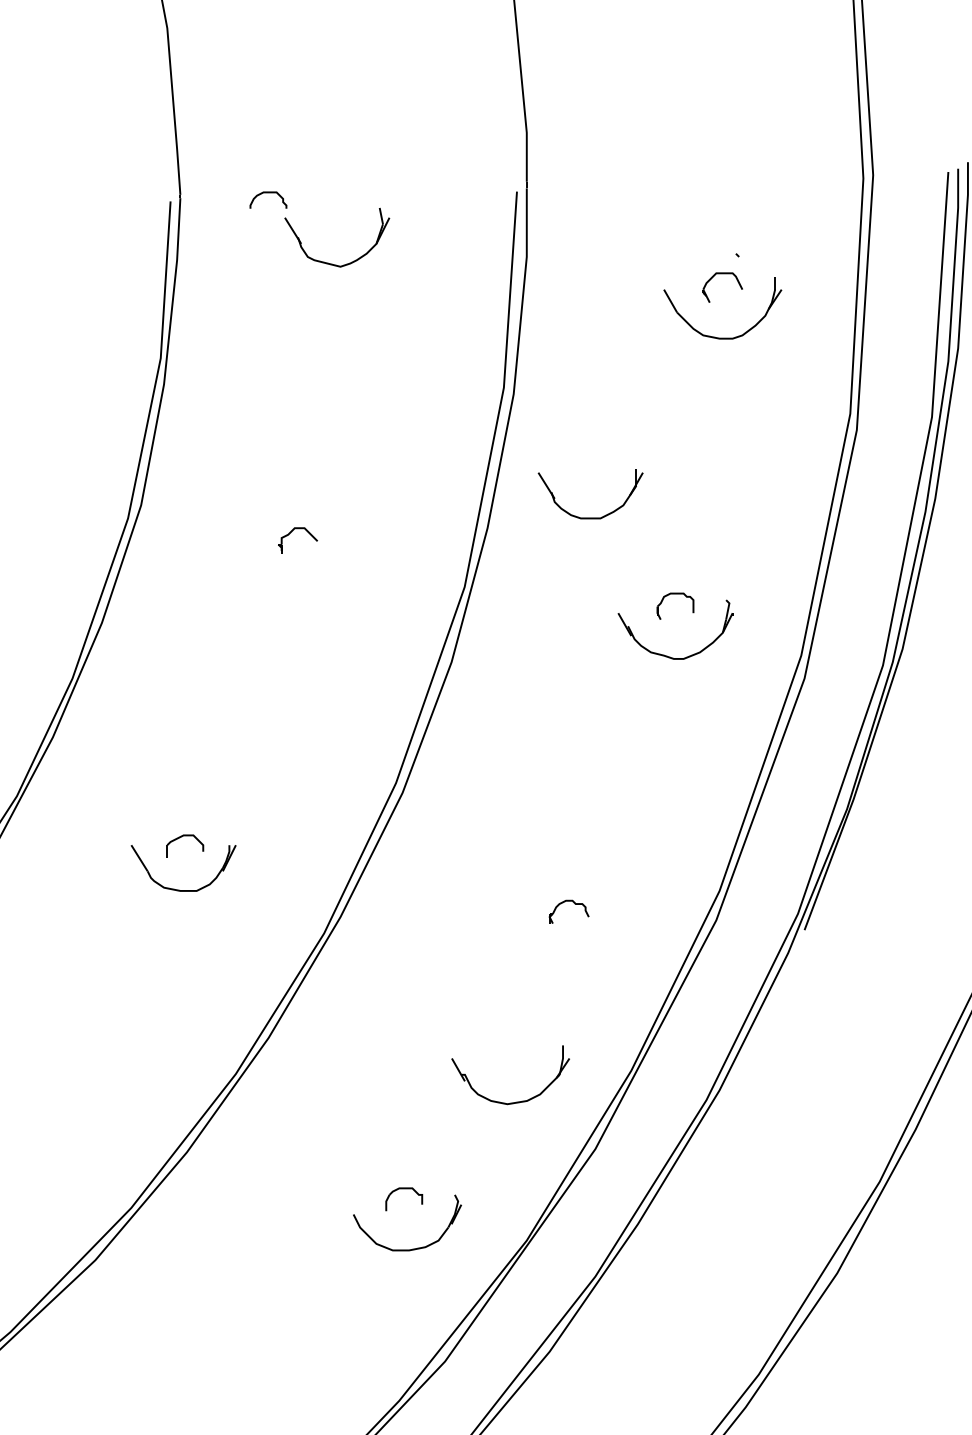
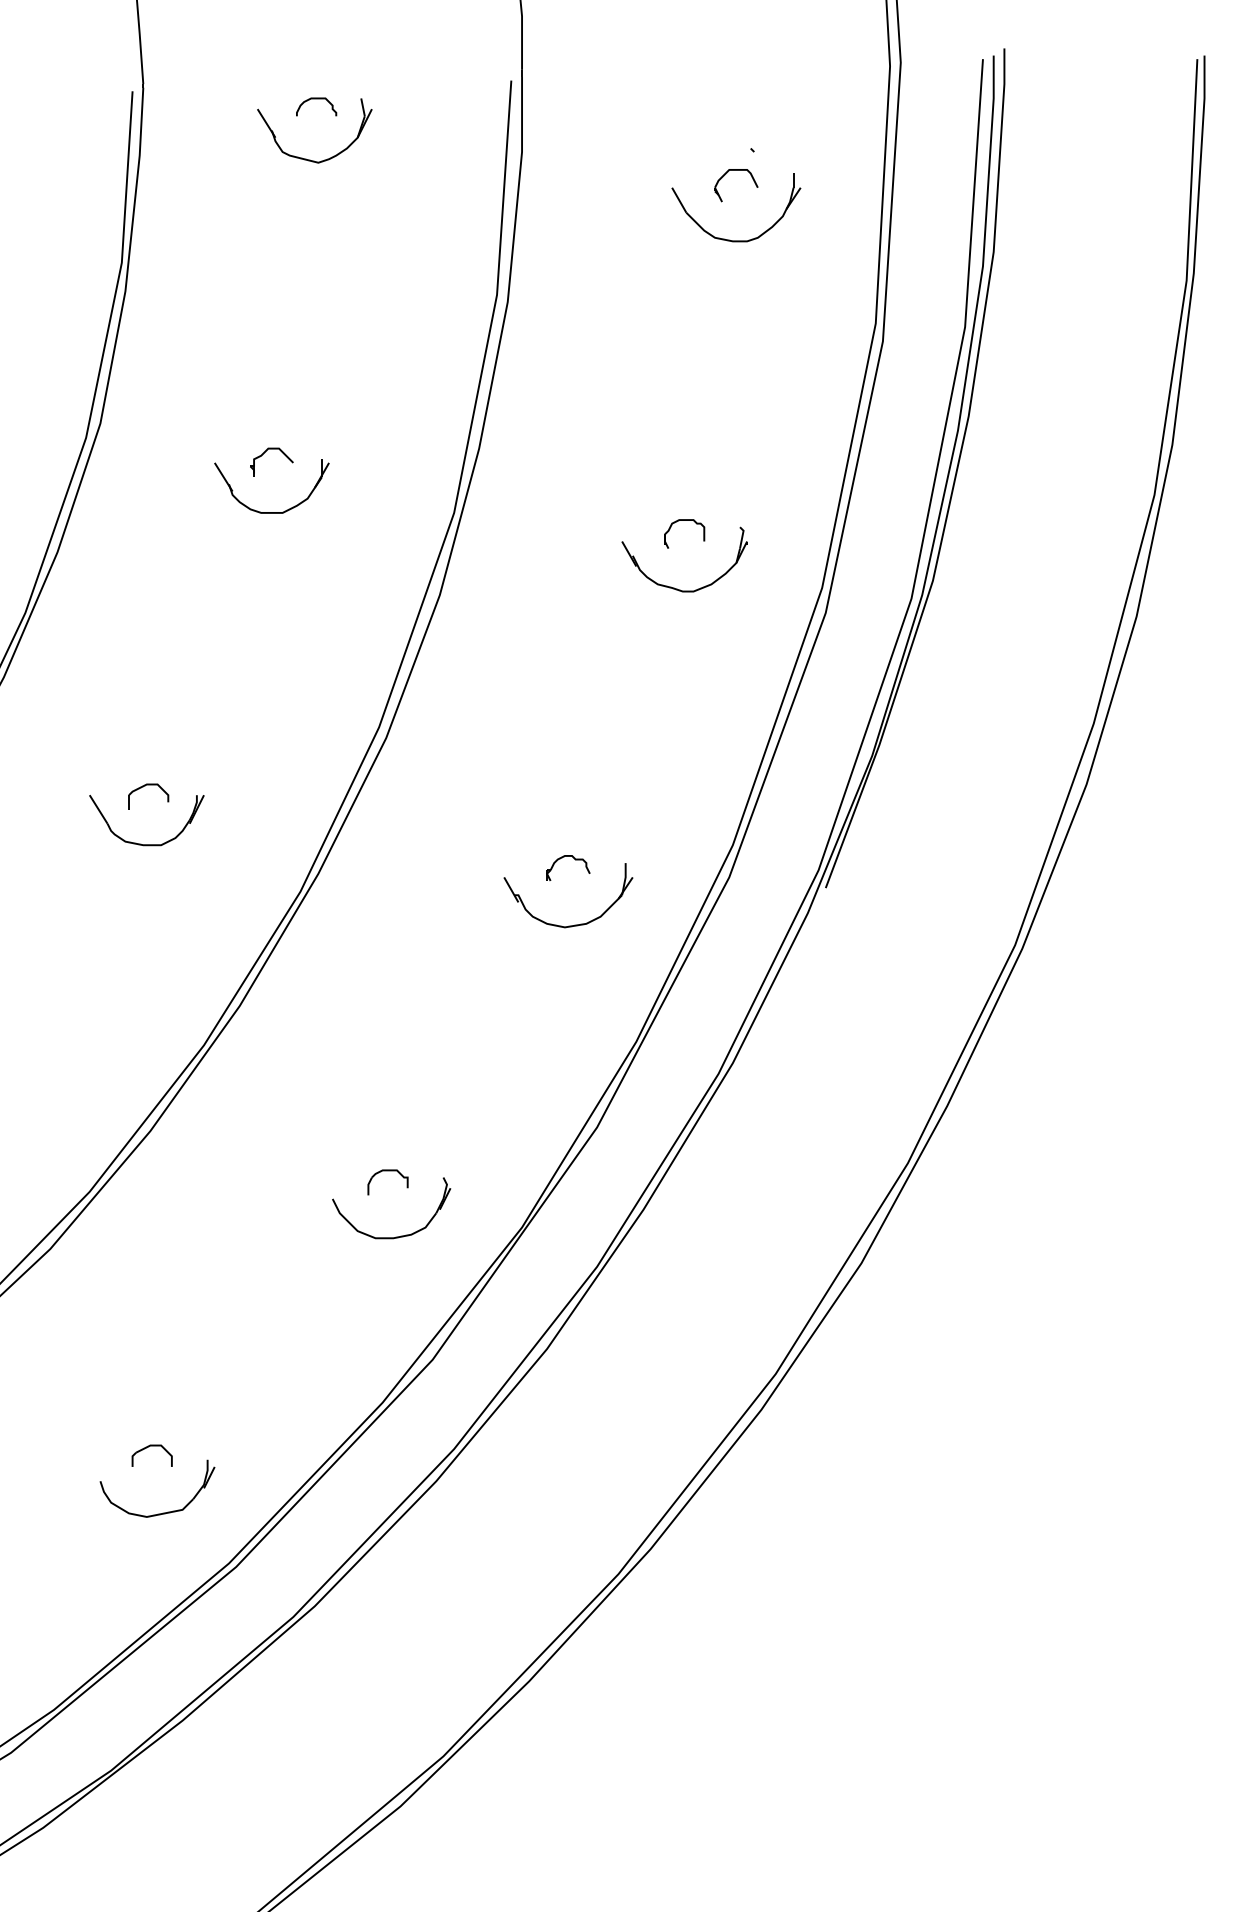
part: (268, 193) -> (316, 99), moved
part: (590, 518) -> (271, 512), moved
part: (516, 1101) -> (574, 924), moved

